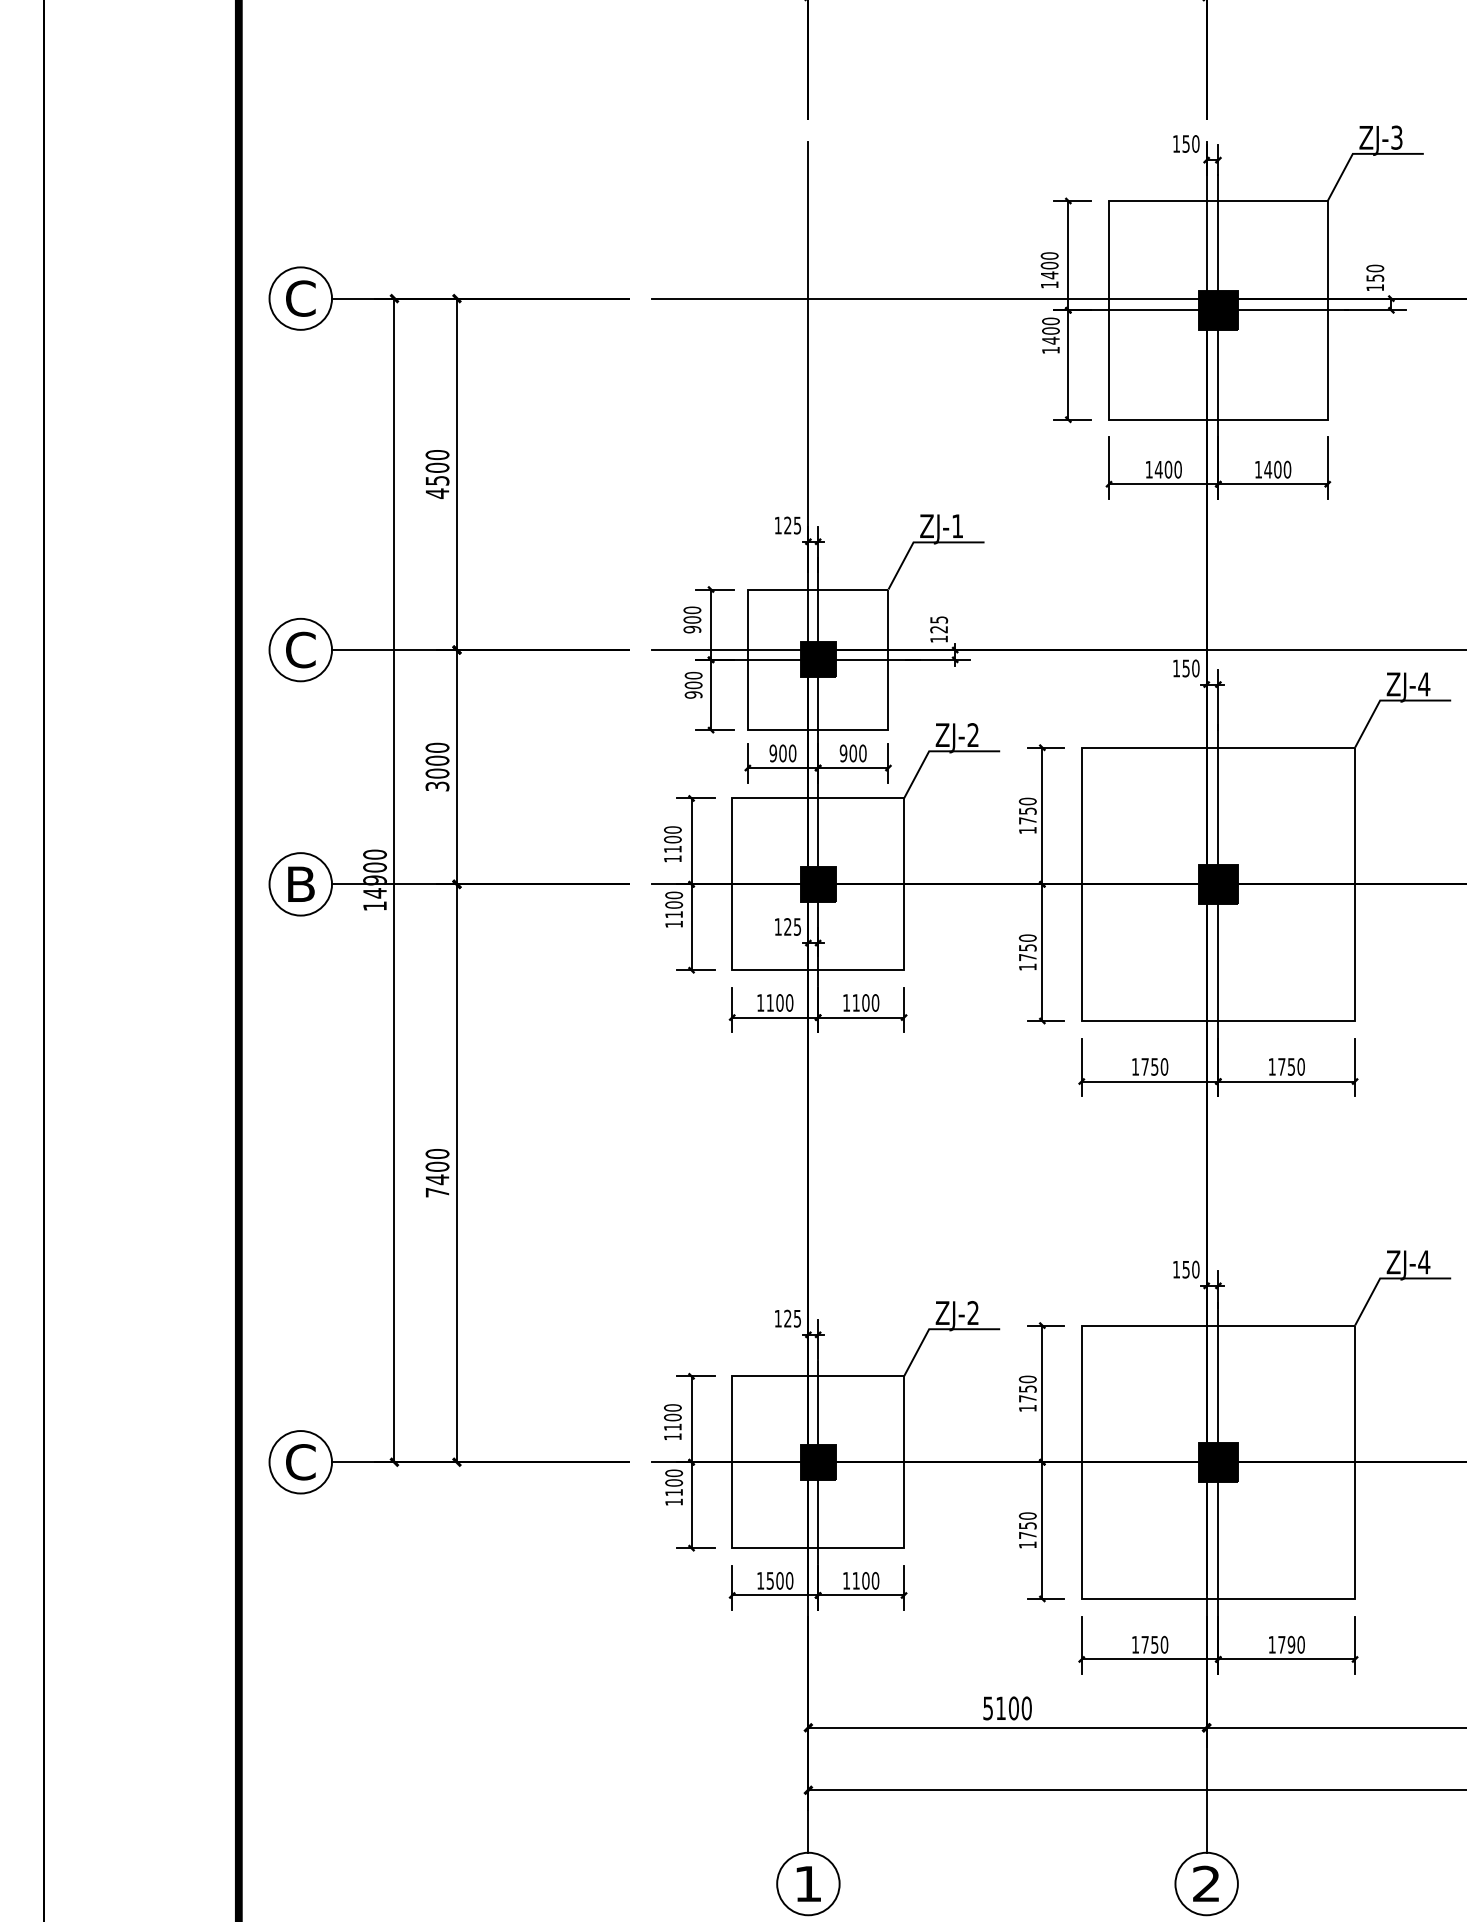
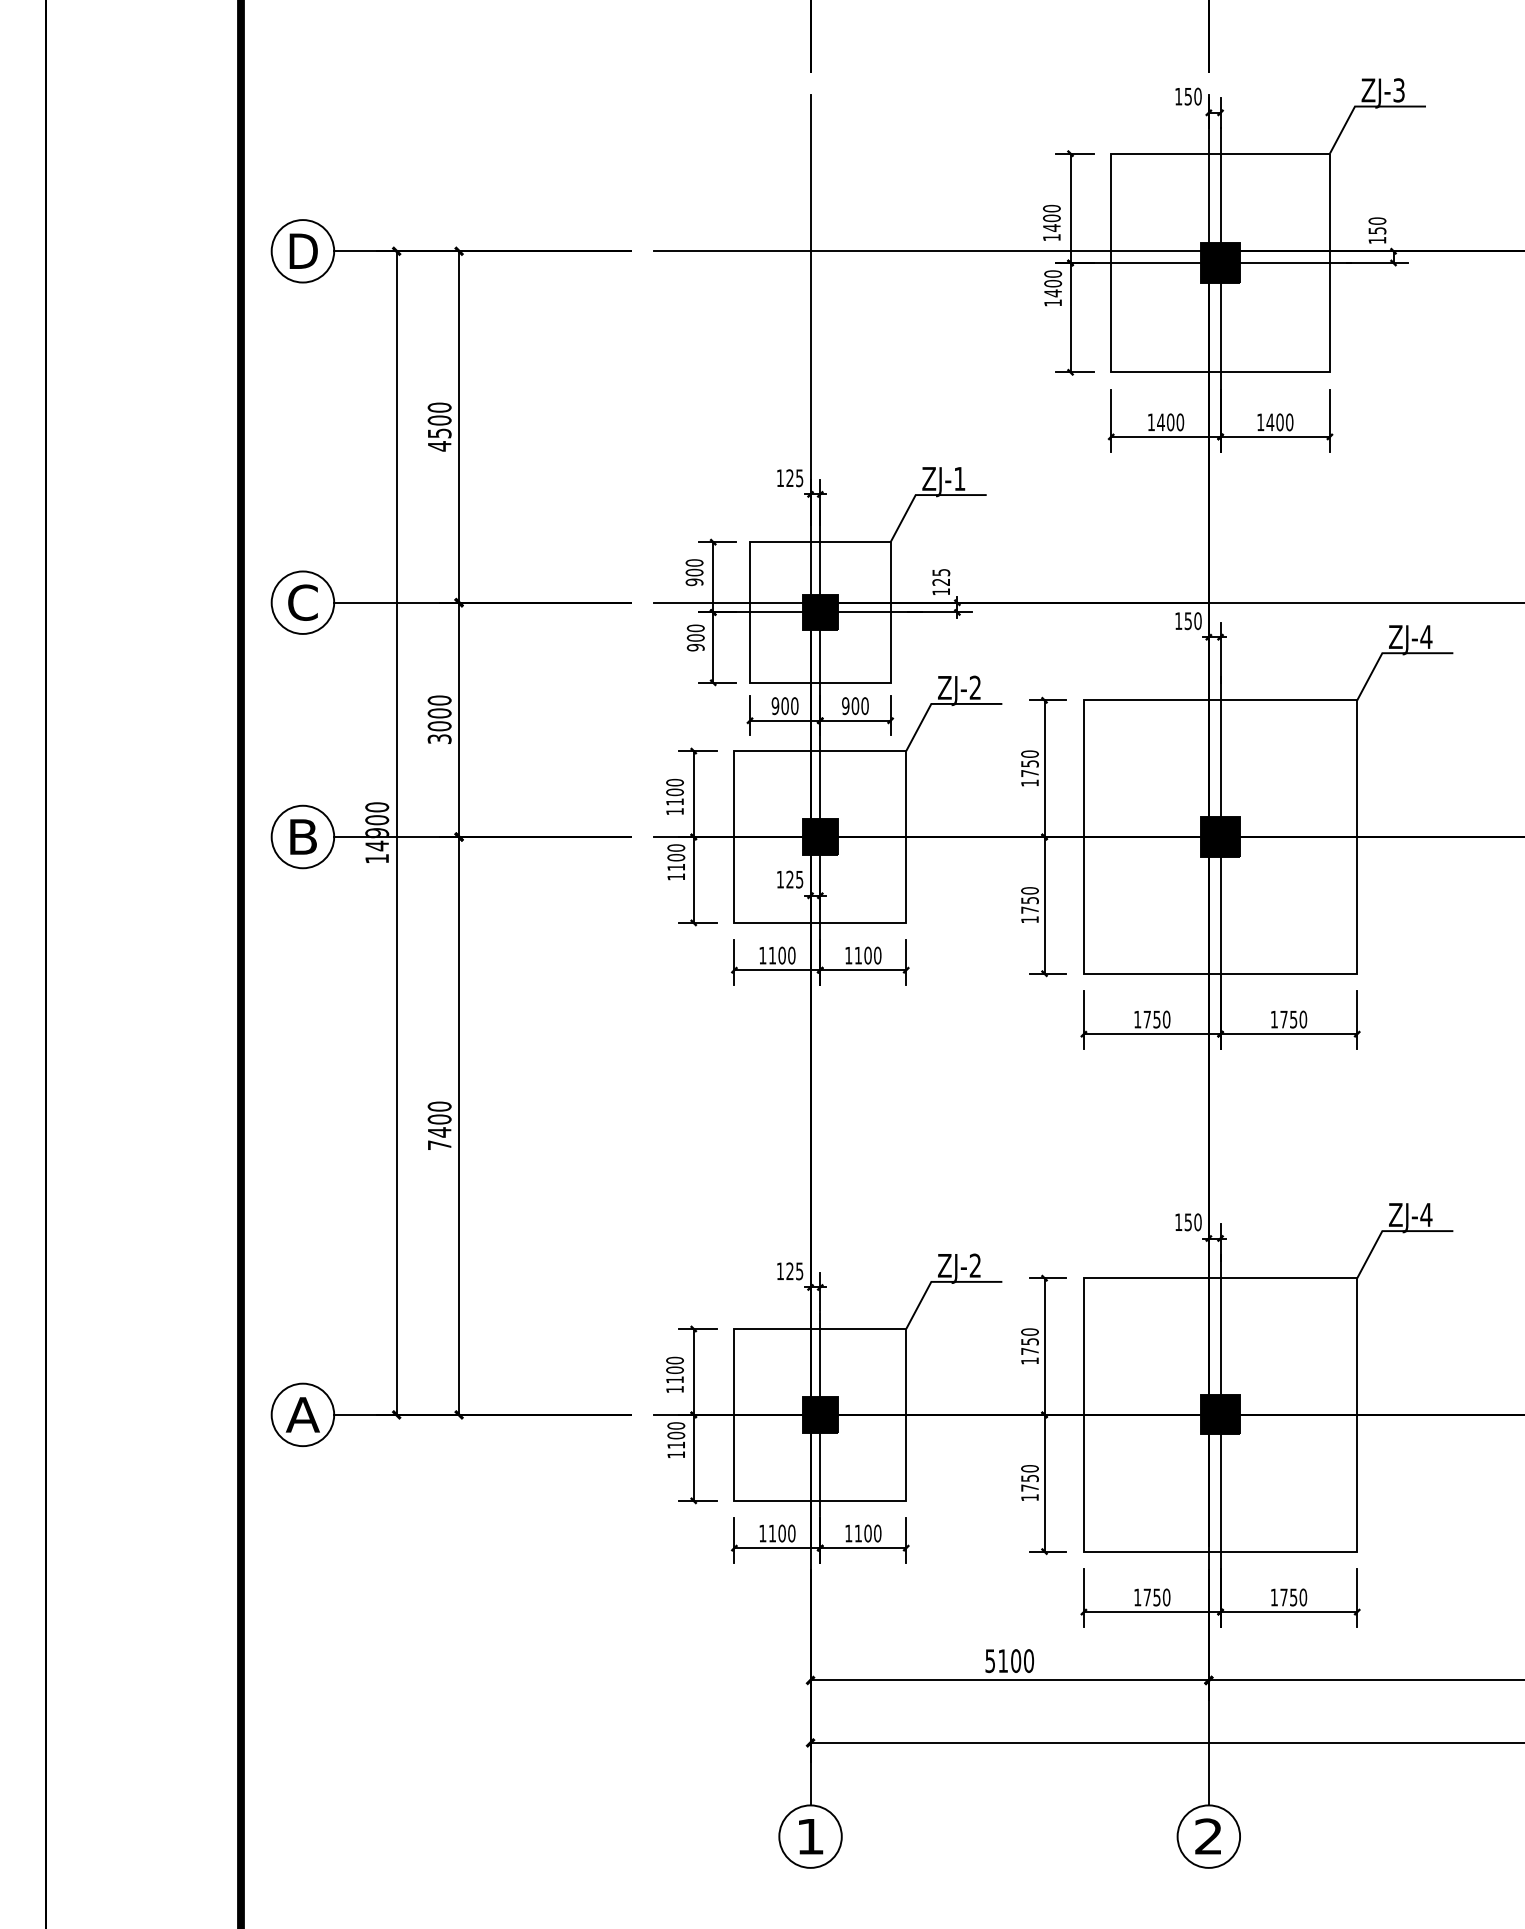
text: (300, 298) -> (302, 251), C -> D
text: (300, 1461) -> (302, 1414), C -> A
text: (769, 1580) -> (771, 1533), 1500 -> 1100
text: (1291, 1644) -> (1293, 1597), 1790 -> 1750

